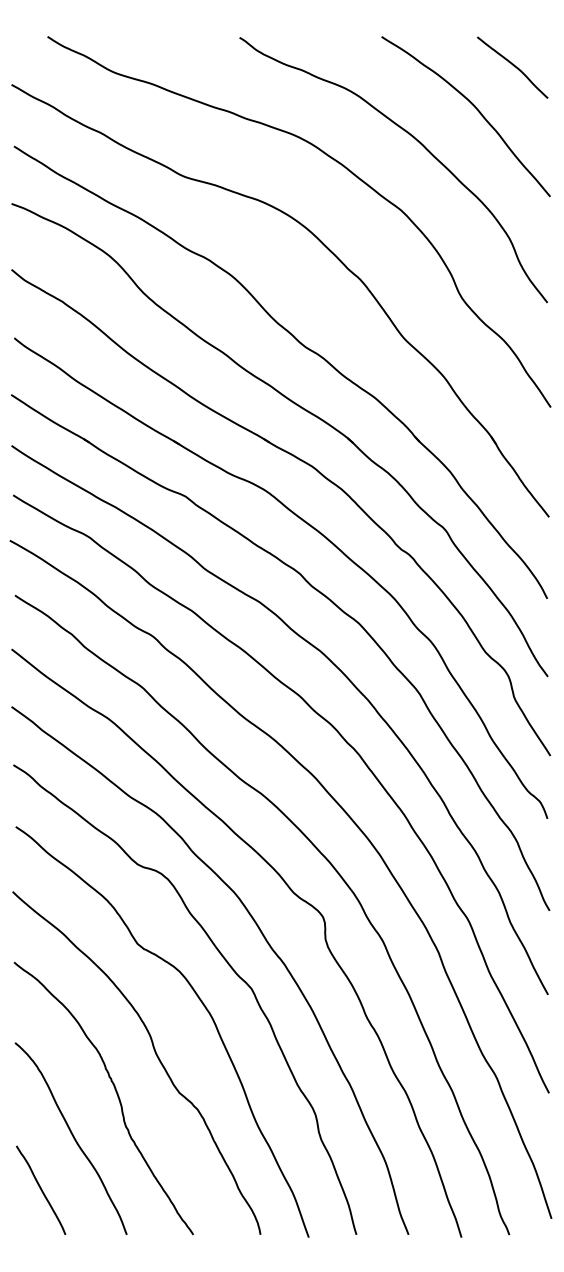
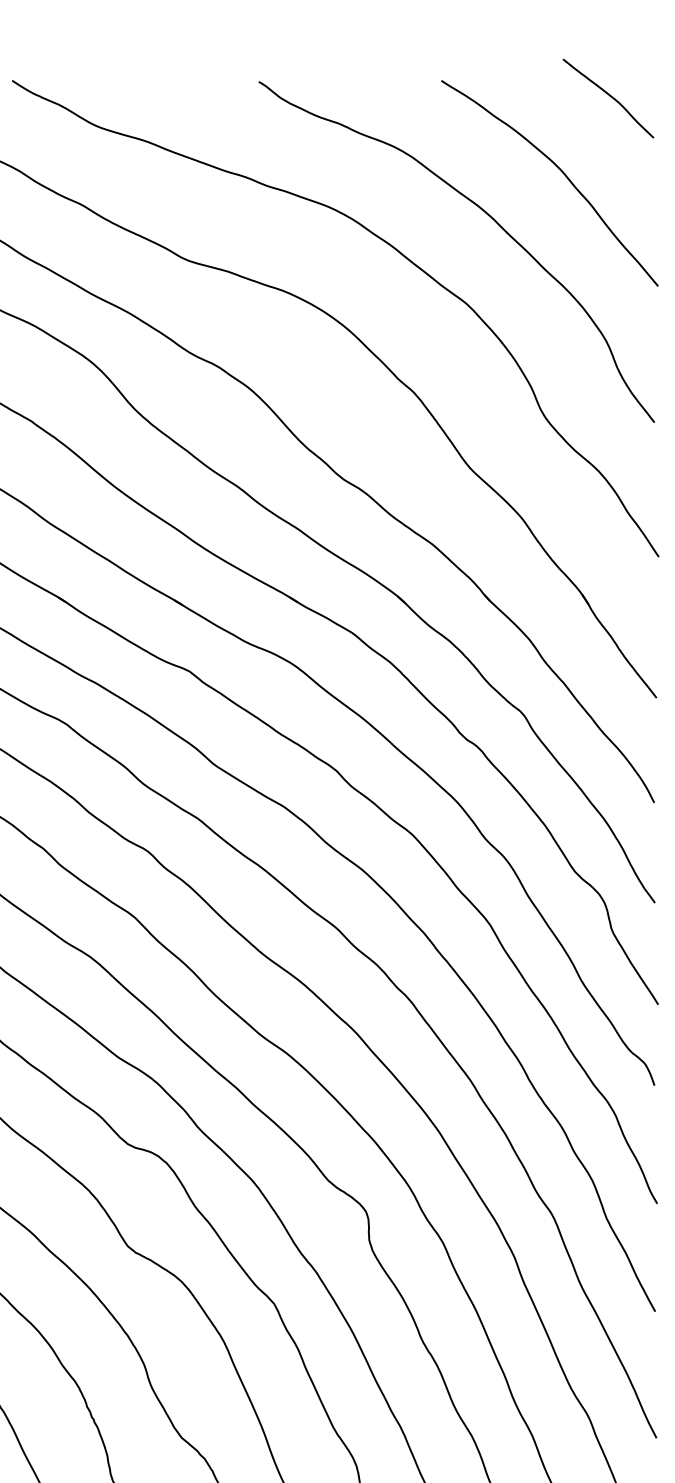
curve: (513, 66) -> (609, 97), moved

